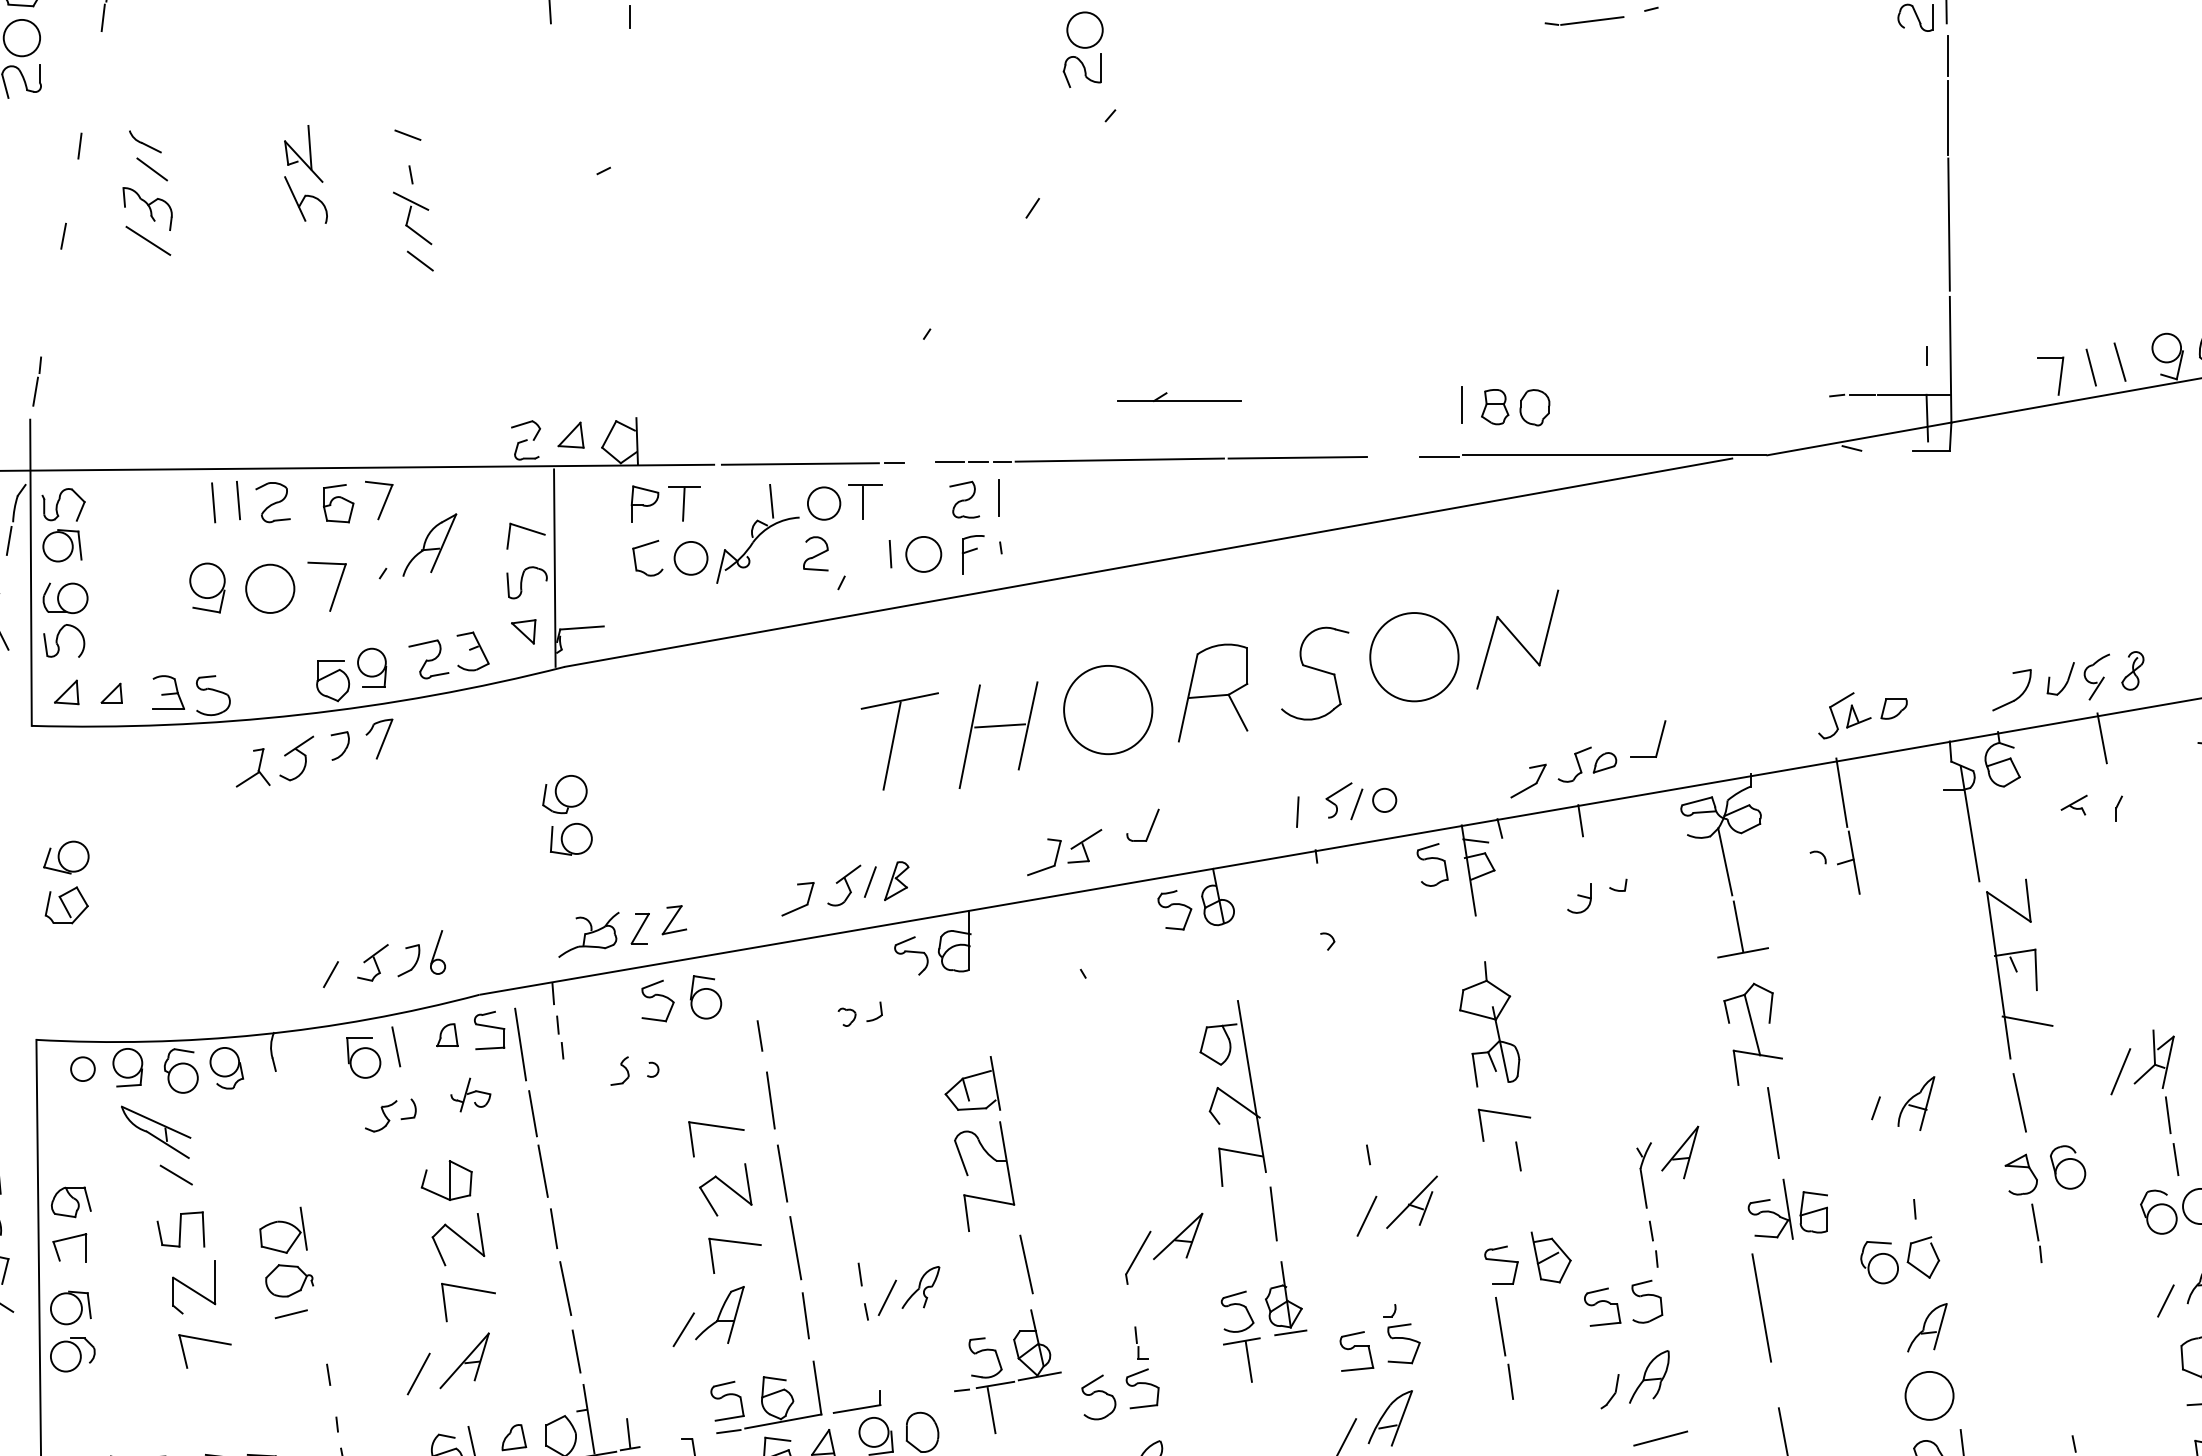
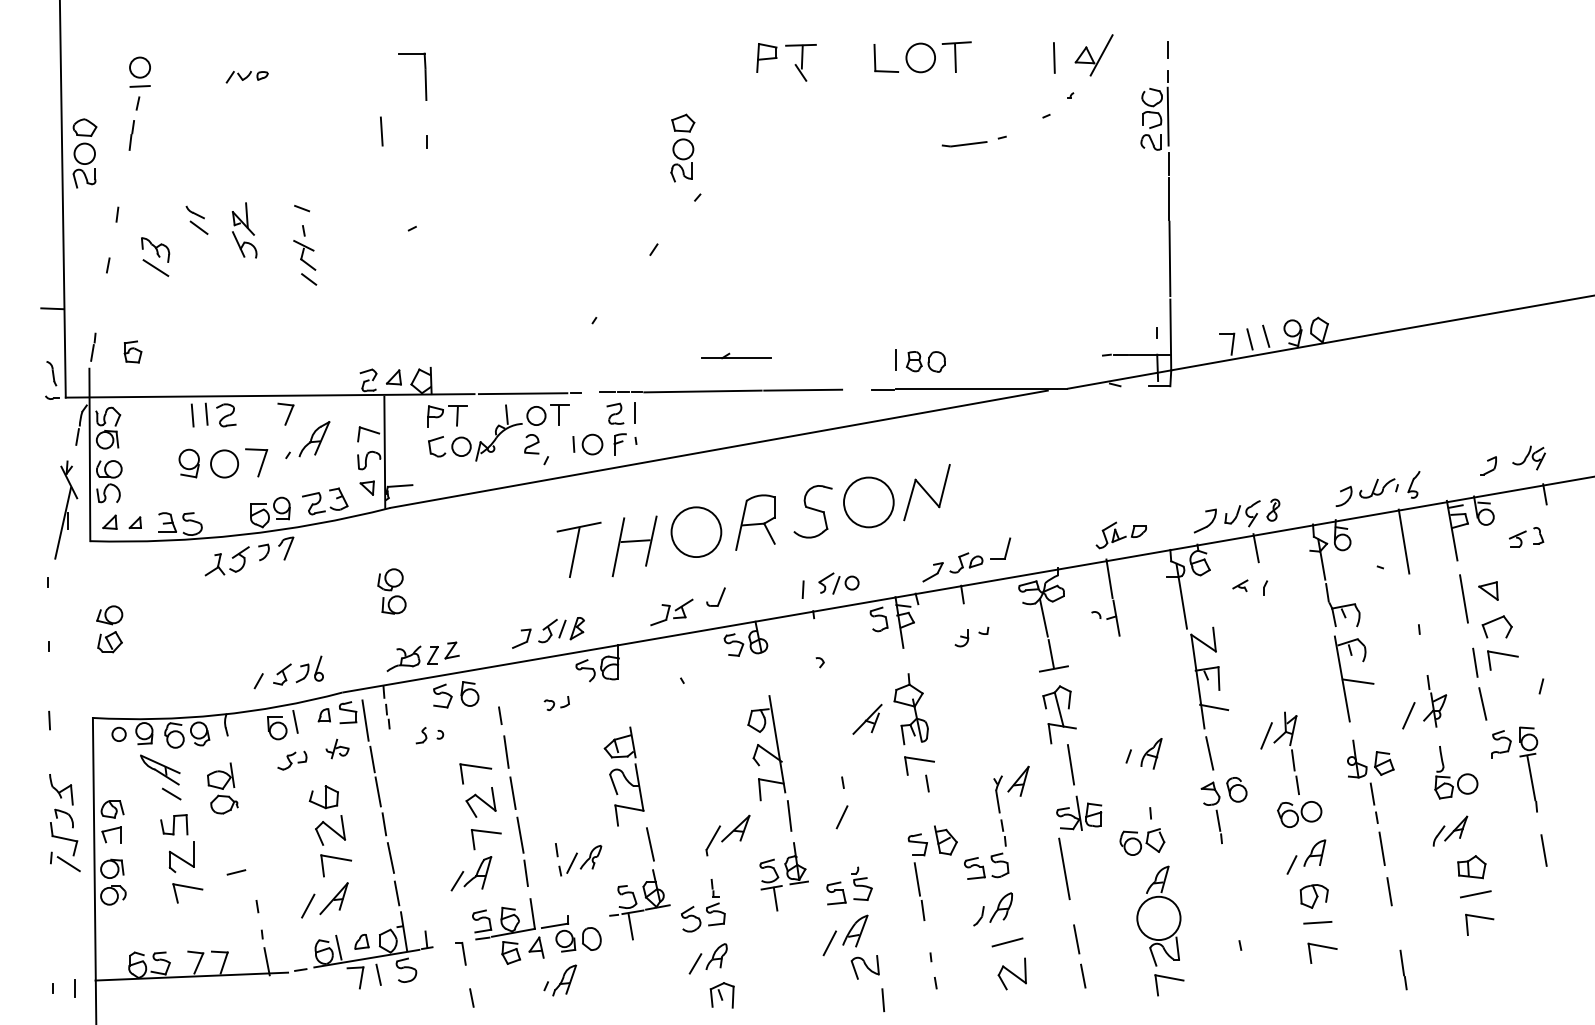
part: (147, 154) -> (196, 219), moved
part: (337, 502) -> (132, 351), moved
part: (1412, 1200) -> (867, 718), moved
part: (286, 1252) -> (222, 788), moved
circle: (1928, 1394) -> (1158, 917), size x1.6

